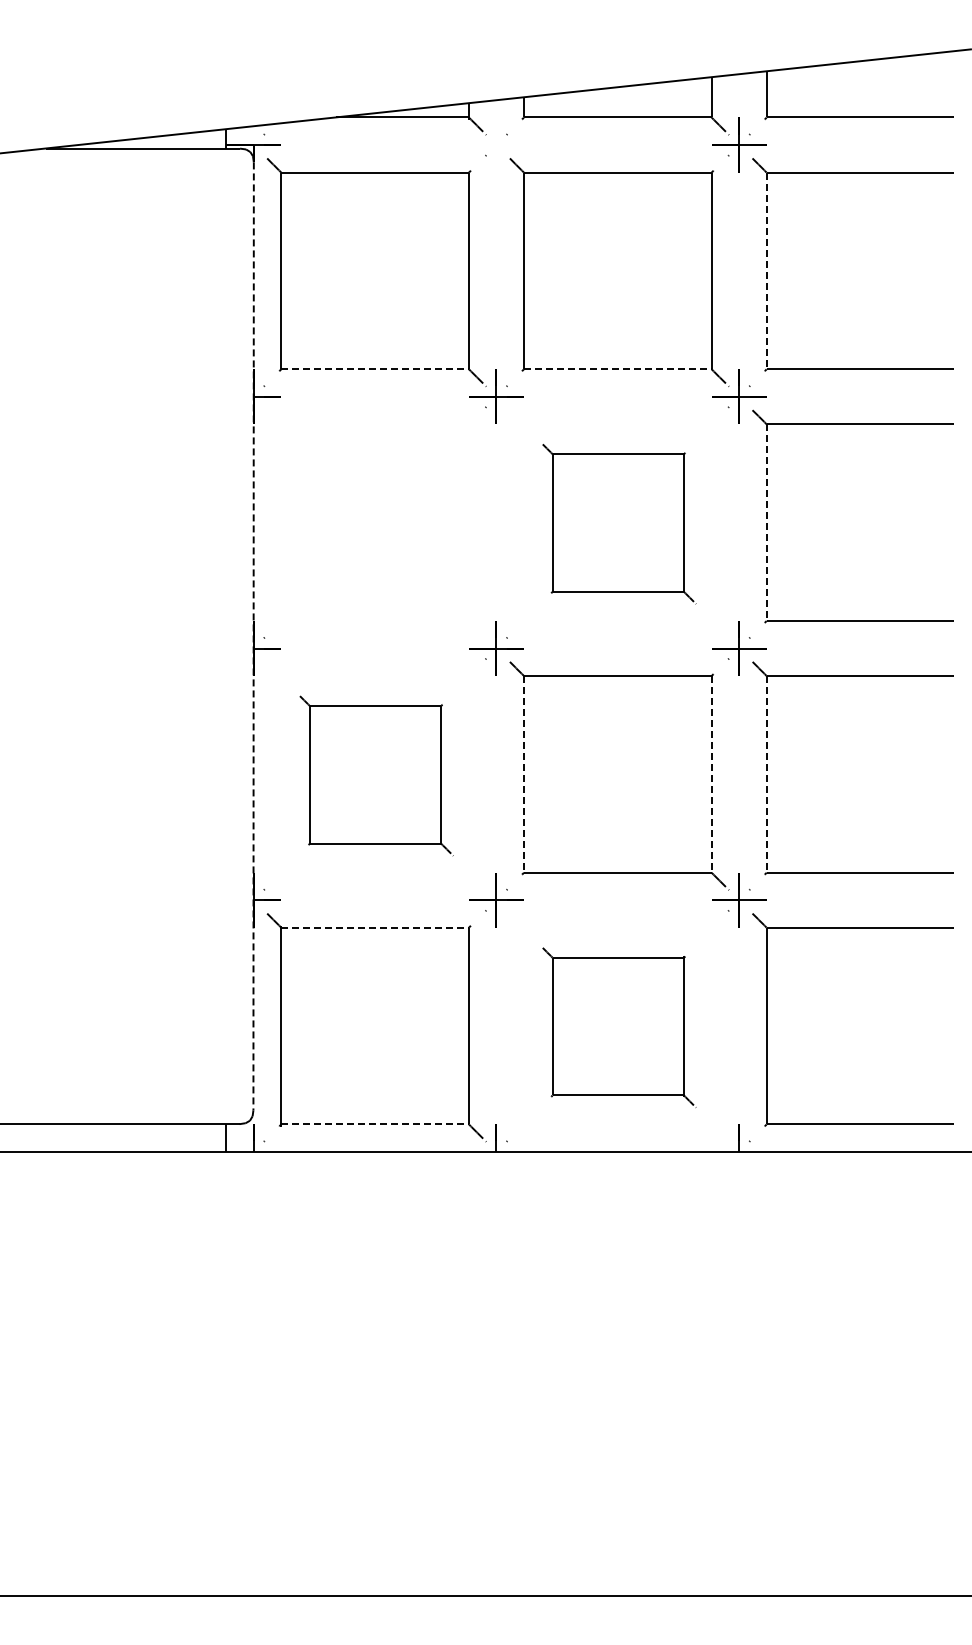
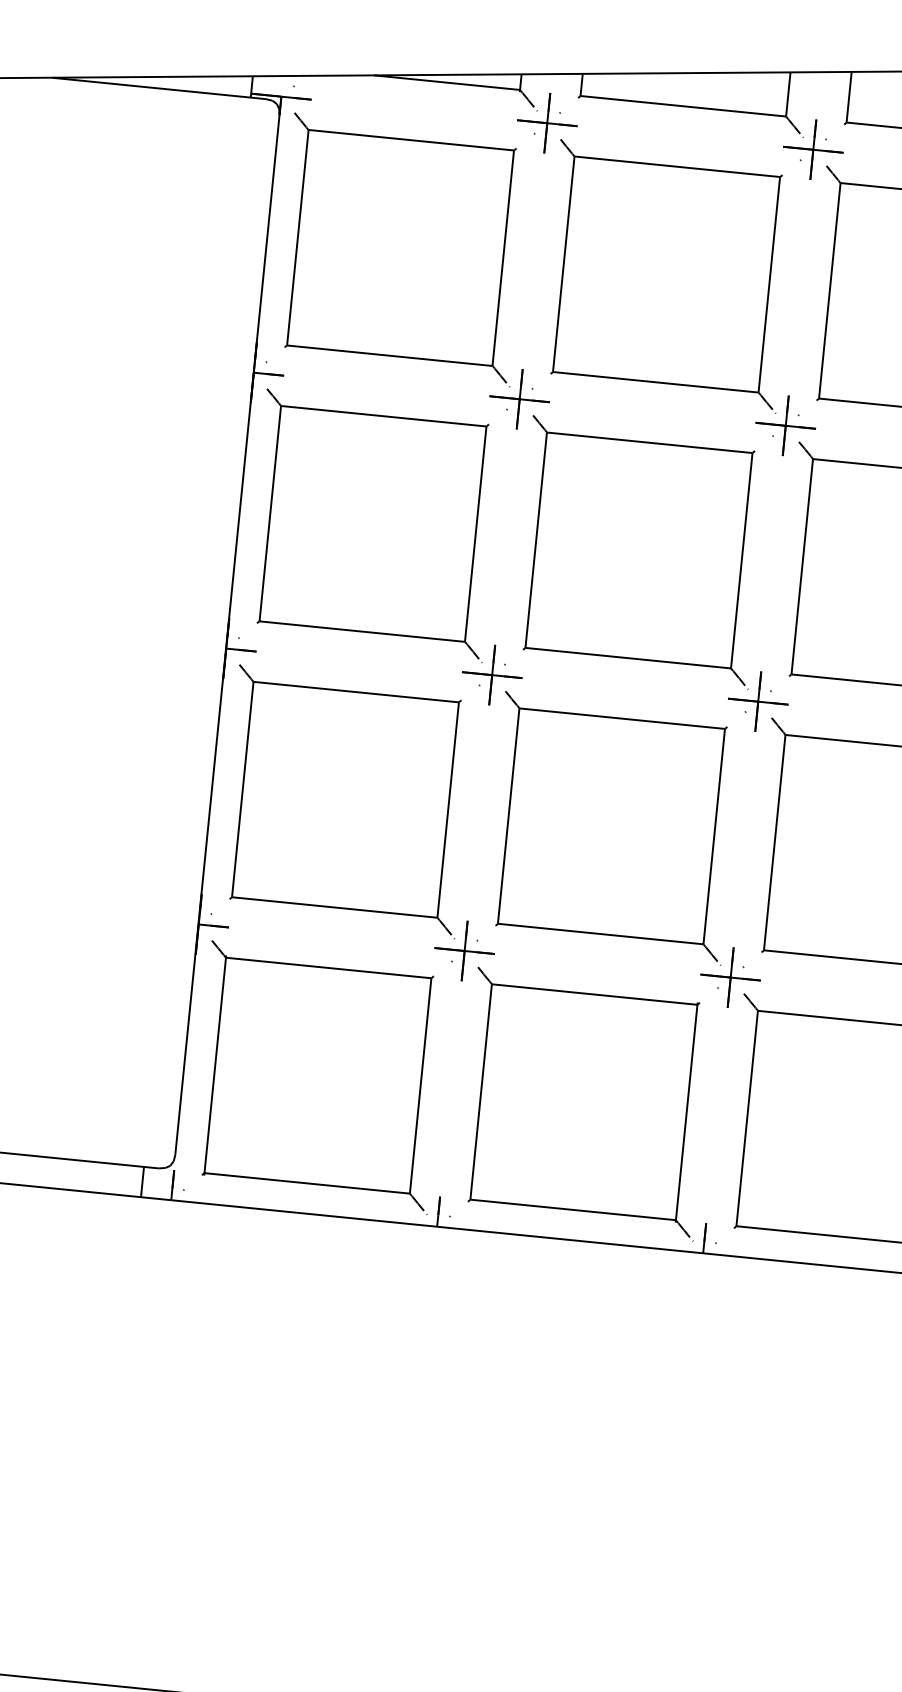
part: (496, 144) -> (547, 122), added
line: (766, 271) -> (829, 291), dashed -> solid
line: (375, 369) -> (390, 356), dashed -> solid
line: (617, 369) -> (655, 382), dashed -> solid
part: (376, 523) -> (374, 524), added
part: (619, 523) -> (640, 551), size x1.43
line: (766, 523) -> (801, 567), dashed -> solid
line: (253, 636) -> (227, 635), dashed -> solid
line: (524, 774) -> (509, 816), dashed -> solid
line: (711, 774) -> (714, 836), dashed -> solid
line: (766, 774) -> (774, 842), dashed -> solid
part: (376, 775) -> (346, 801), size x1.43
line: (375, 927) -> (329, 967), dashed -> solid
part: (619, 1027) -> (585, 1104), size x1.43
line: (375, 1124) -> (307, 1183), dashed -> solid

